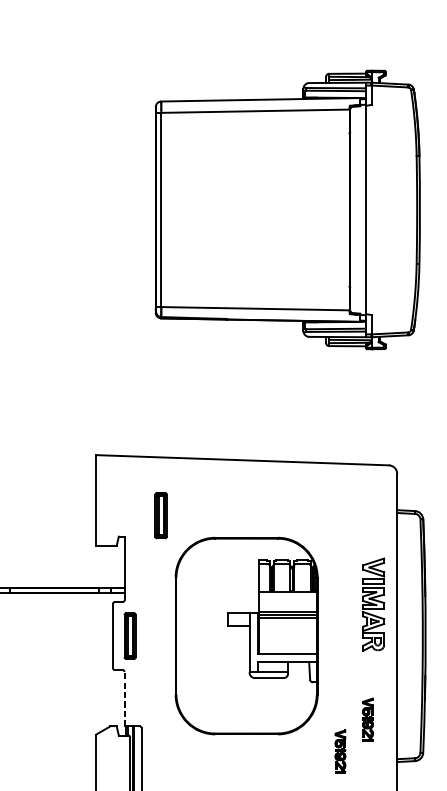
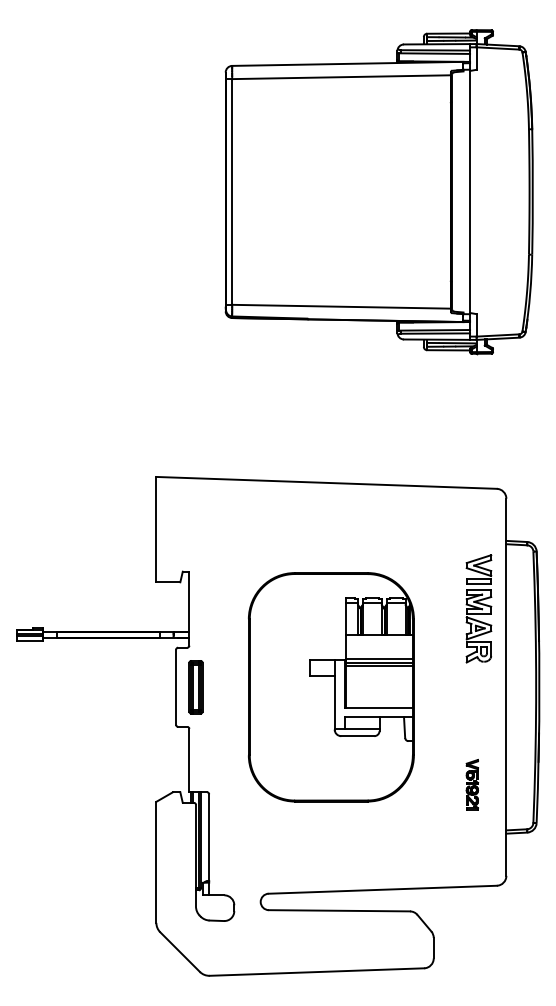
part: (160, 515) -> (231, 547), removed
part: (373, 604) -> (478, 608), moved
line: (124, 699) -> (189, 760), dashed -> solid
part: (339, 751) -> (439, 821), removed

